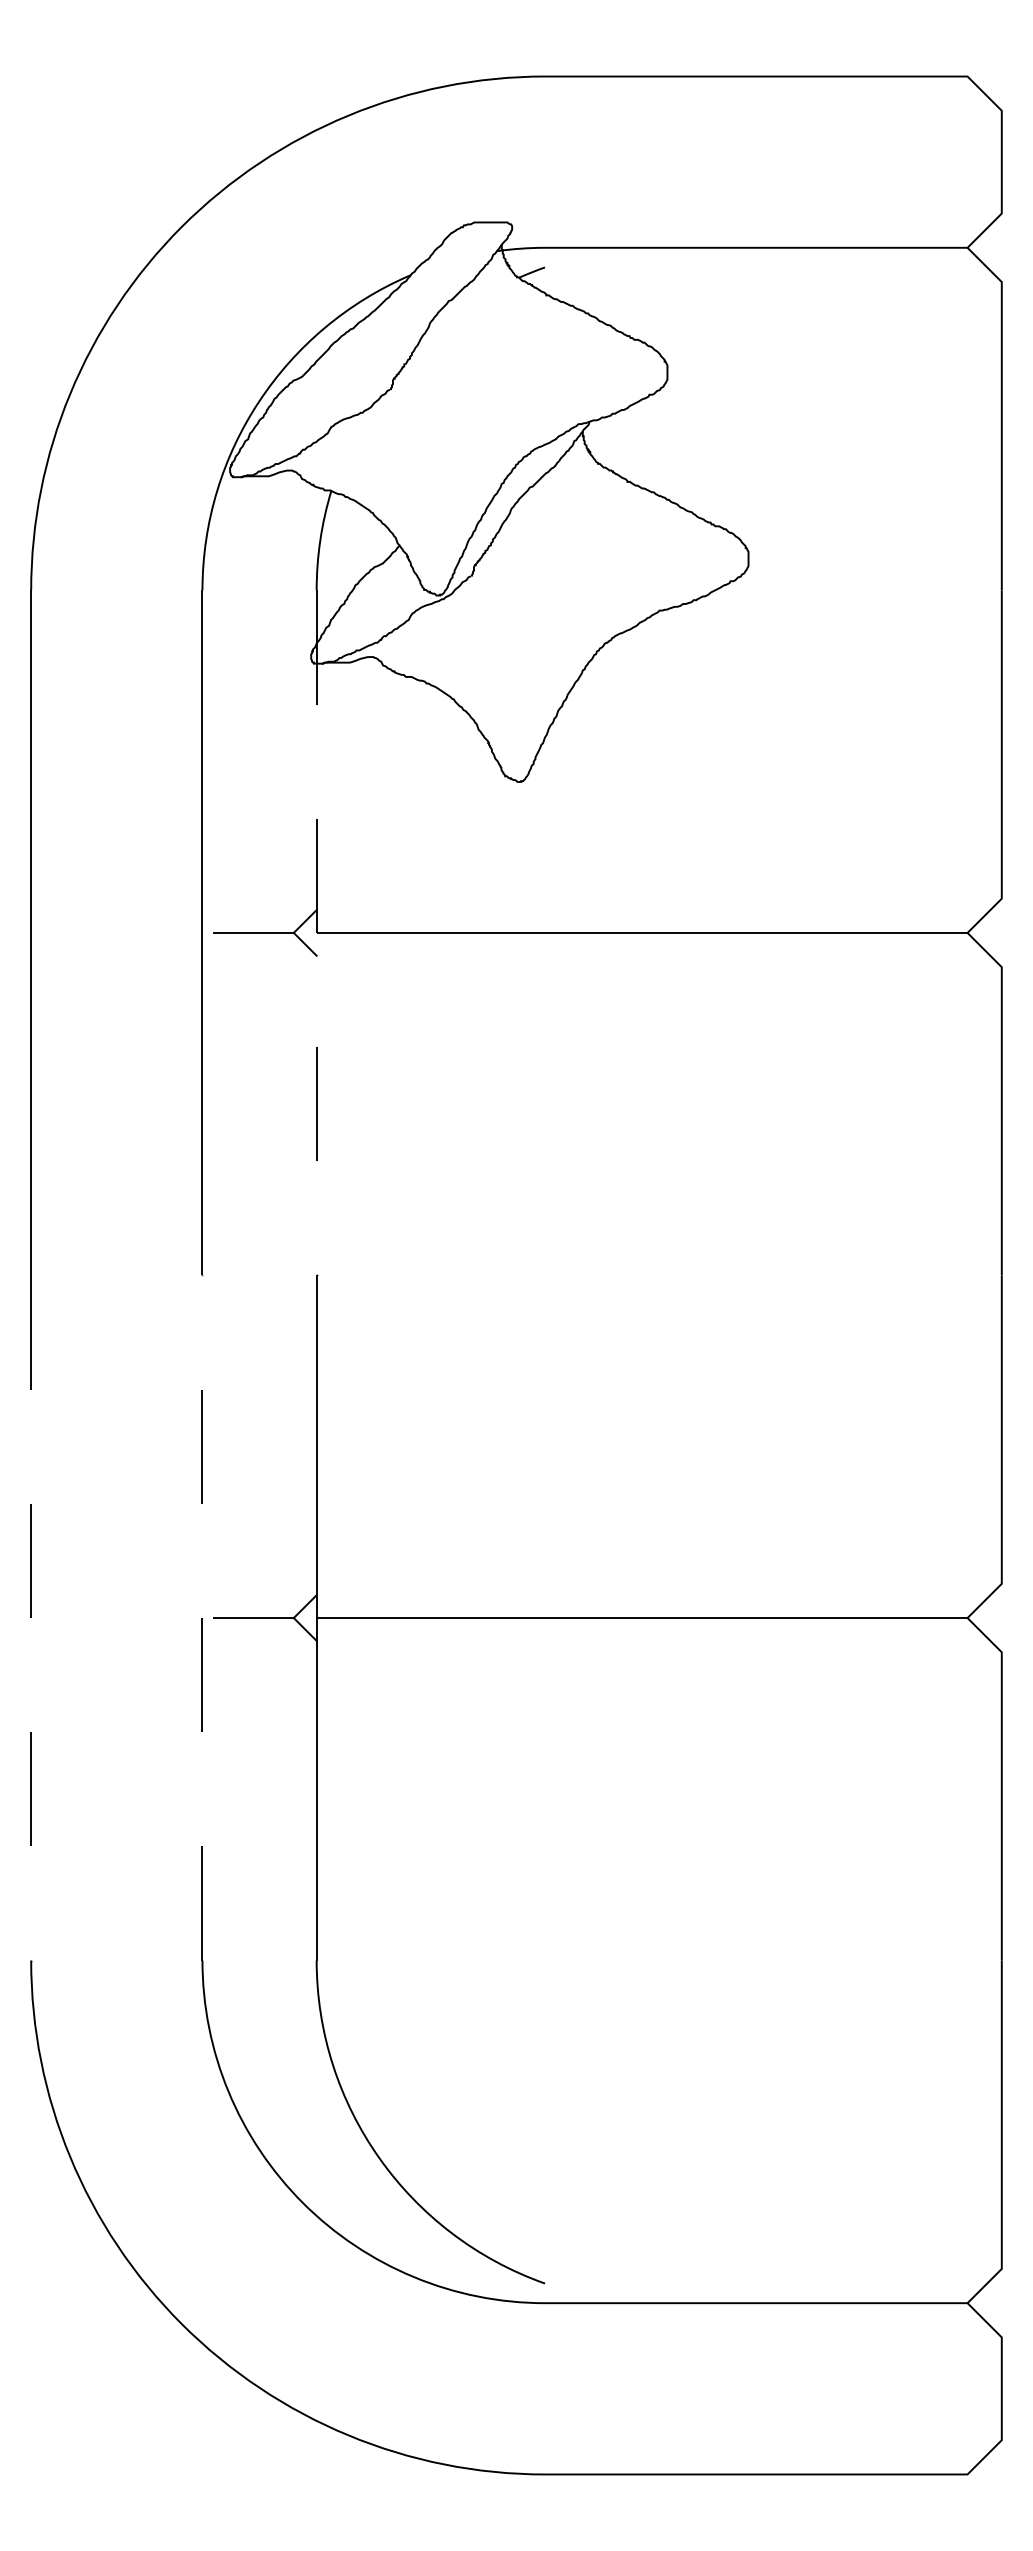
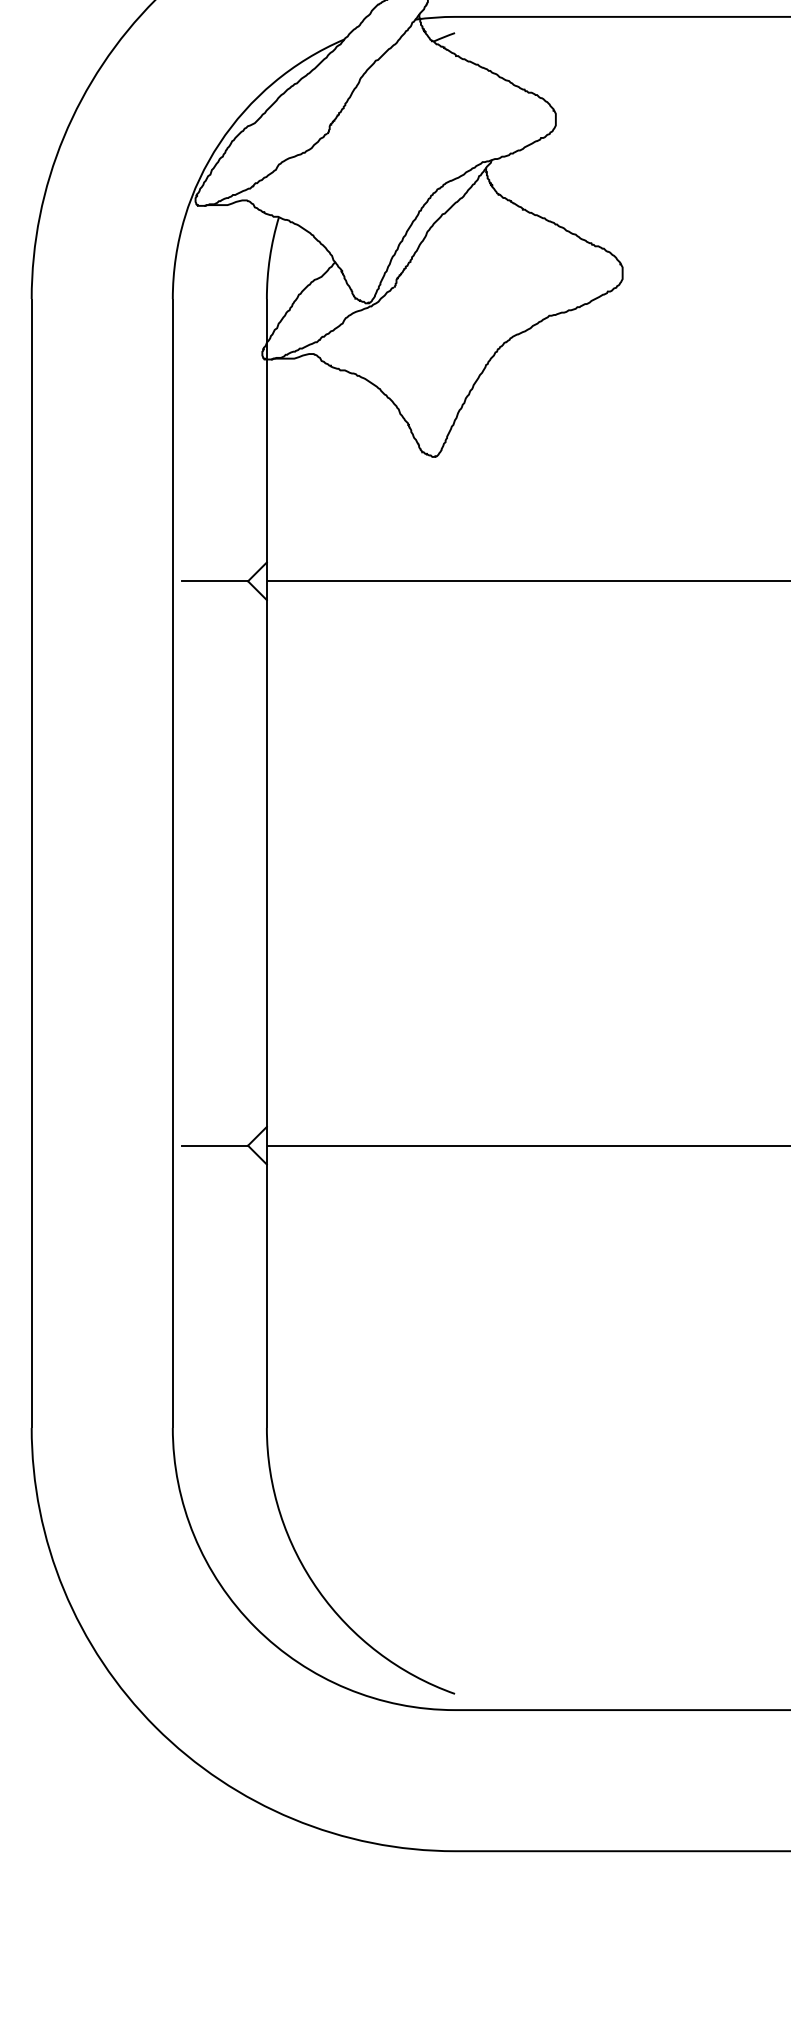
line: (316, 932) -> (266, 580), dashed -> solid
line: (31, 1618) -> (31, 1146), dashed -> solid
line: (202, 1618) -> (172, 1146), dashed -> solid

